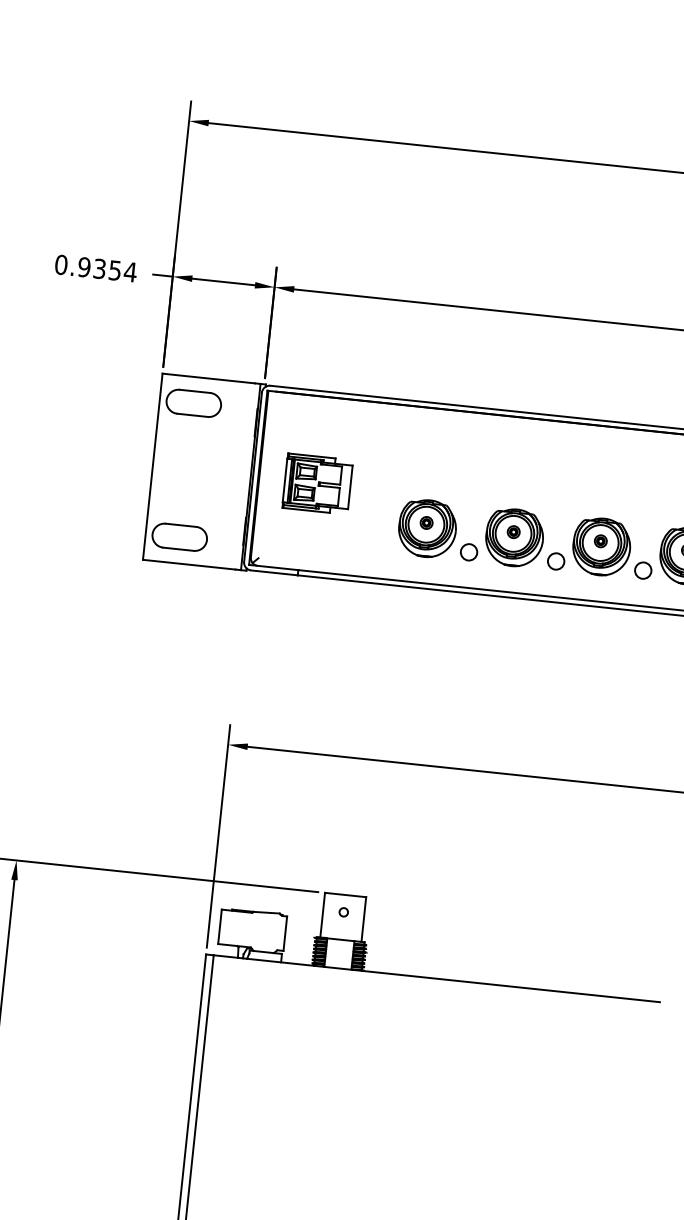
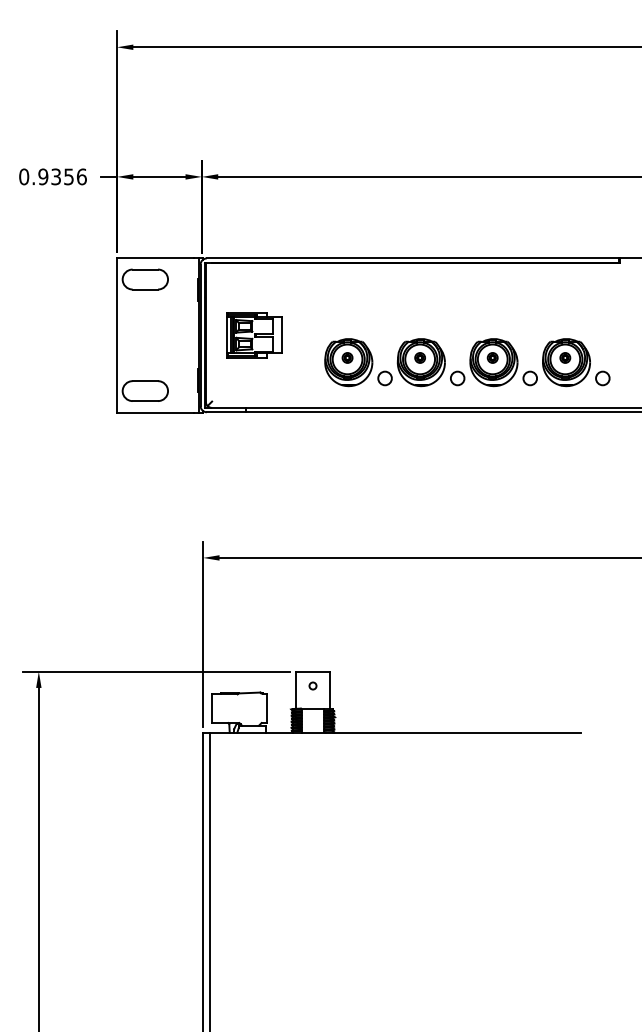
text: (130, 271) -> (81, 176), 0.9354 -> 0.9356

